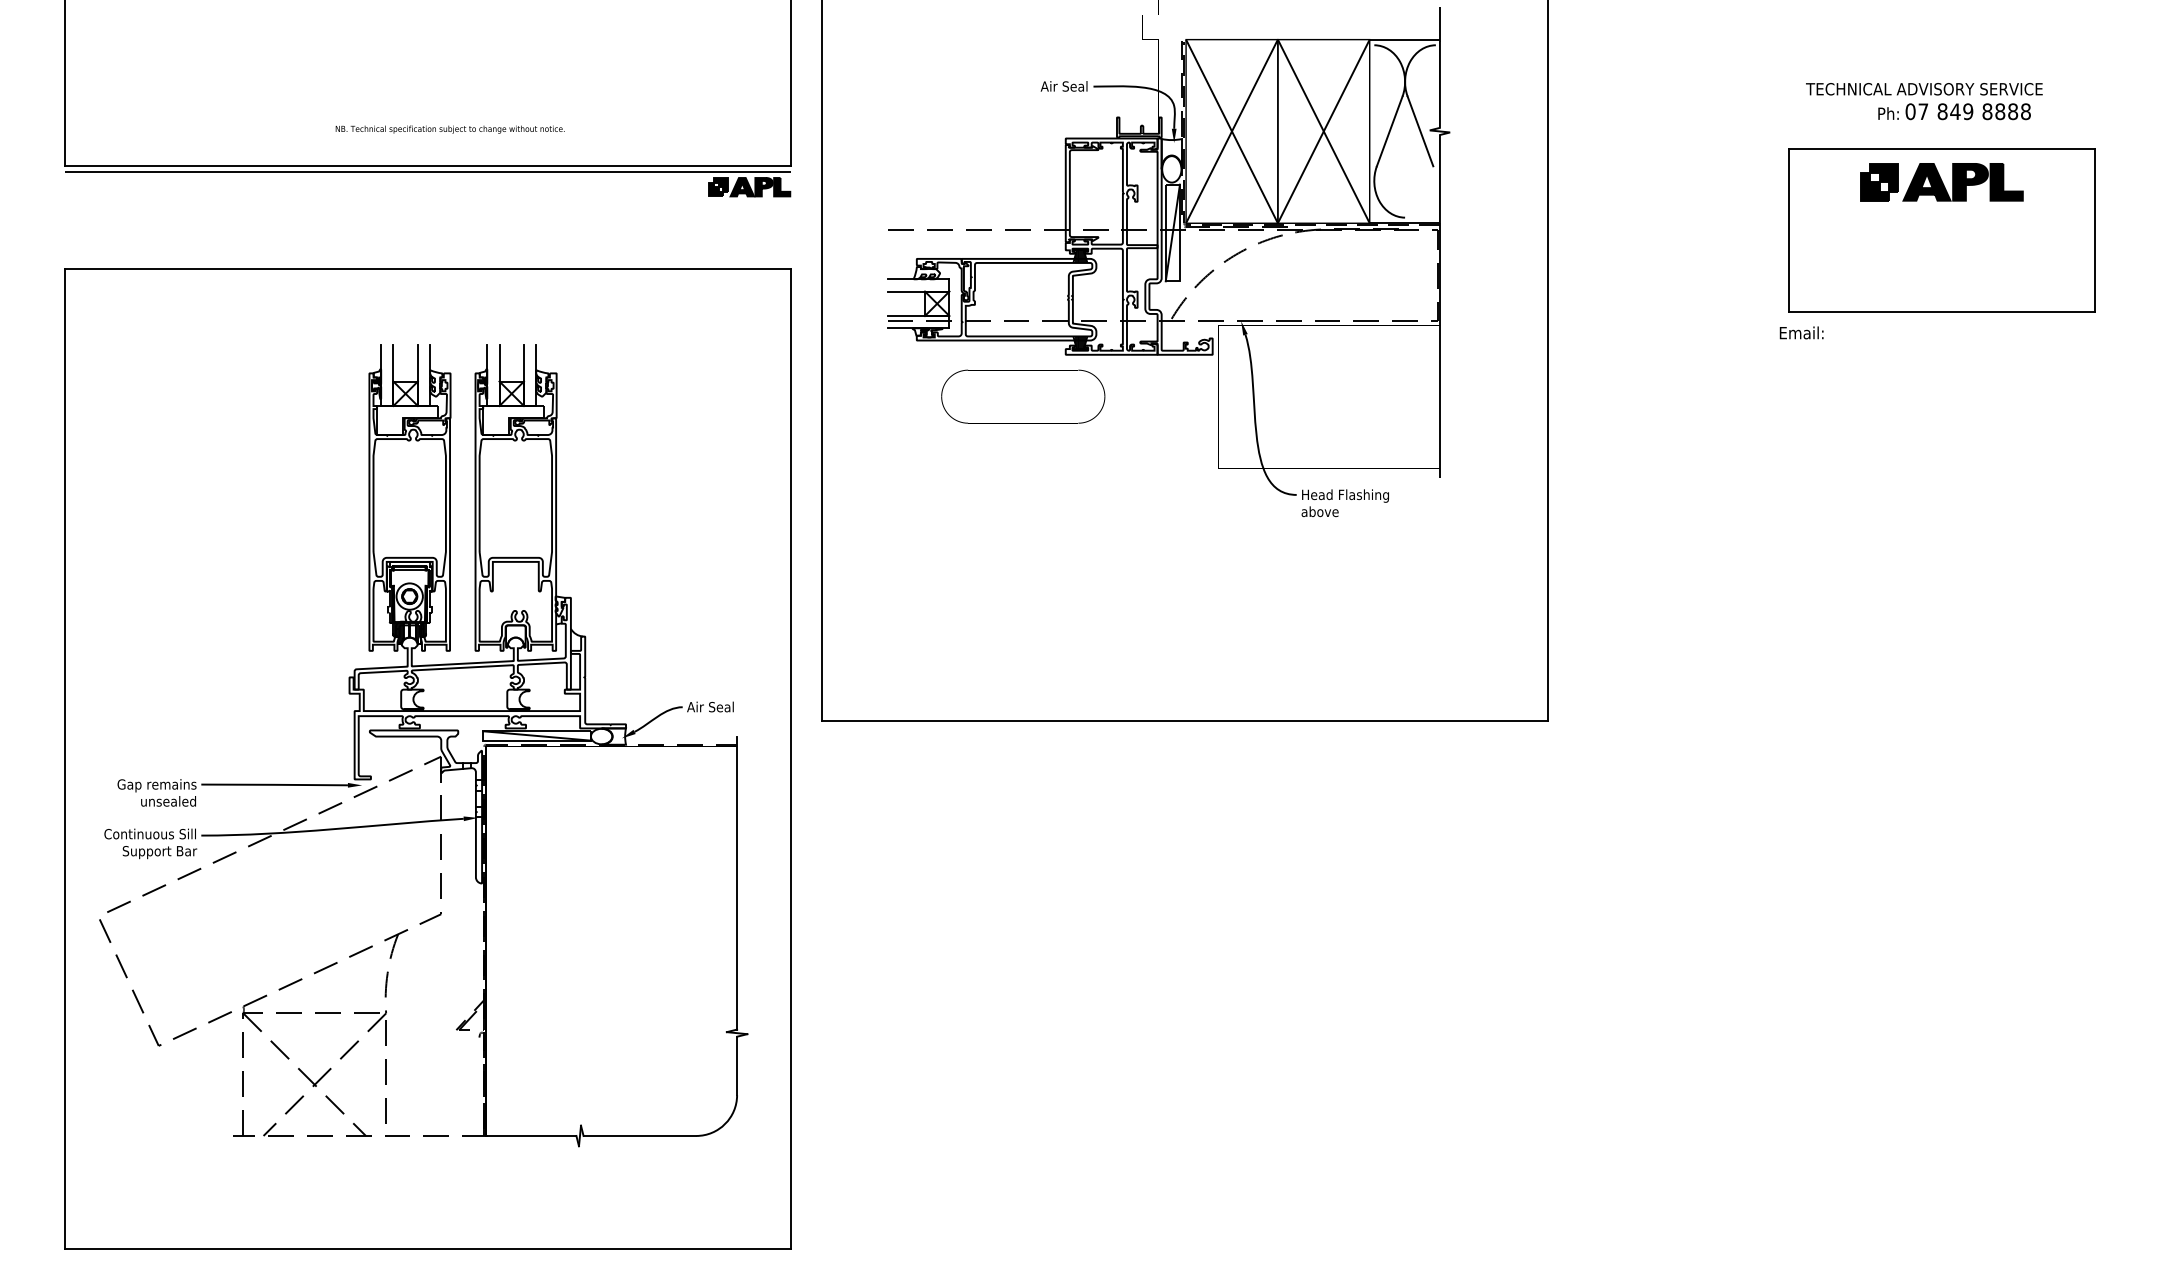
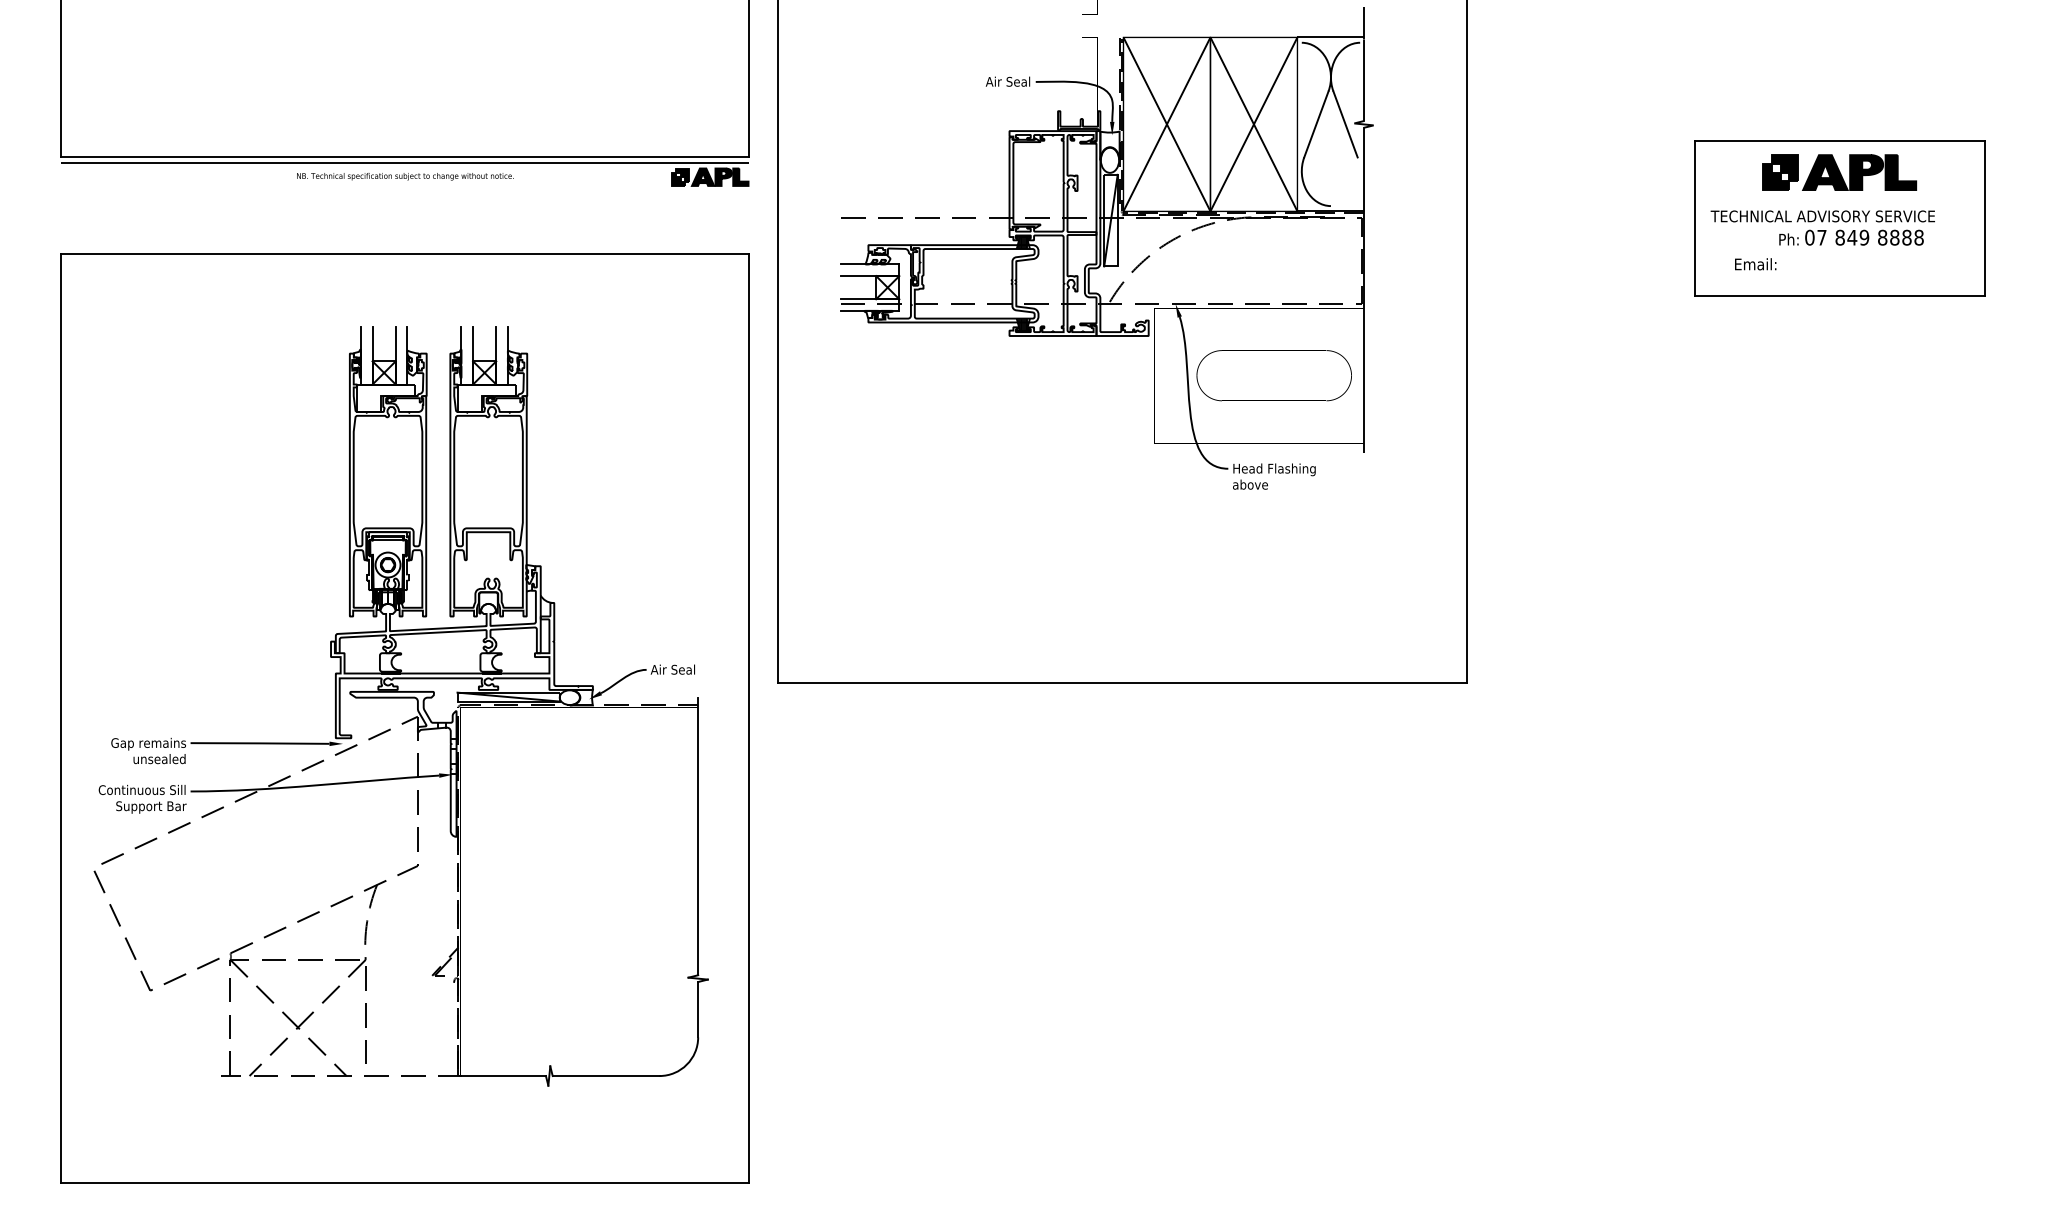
text: (1923, 100) -> (1822, 227), moved
text: (450, 129) -> (405, 176), moved
text: (1801, 333) -> (1755, 264), moved
part: (1022, 396) -> (1273, 375), moved

